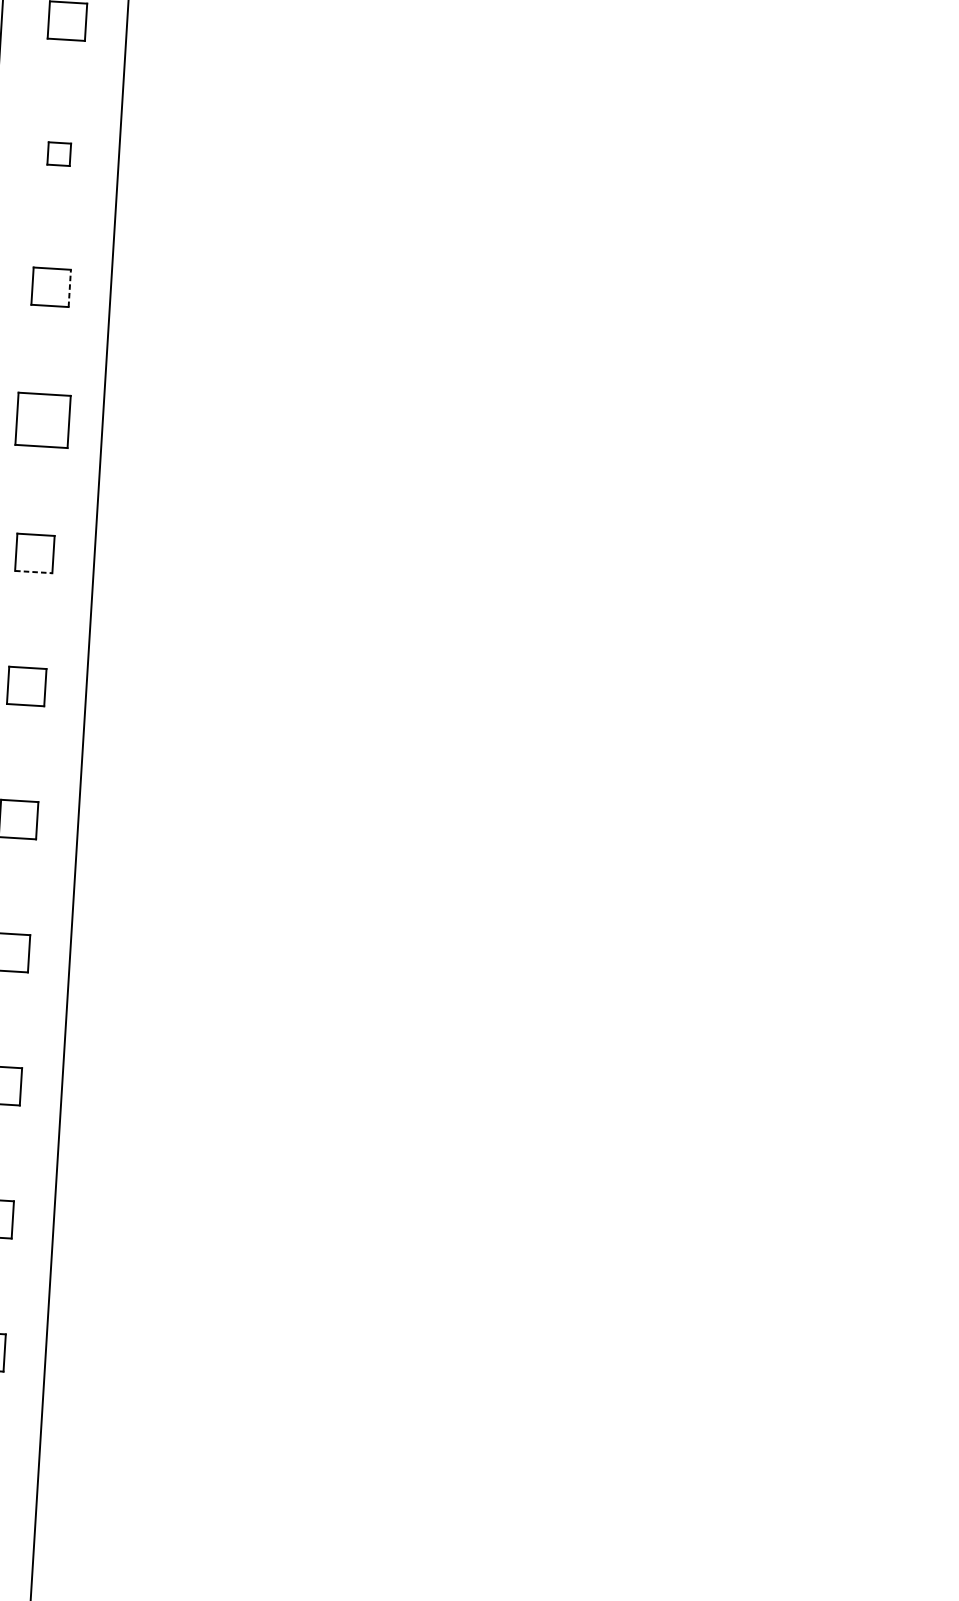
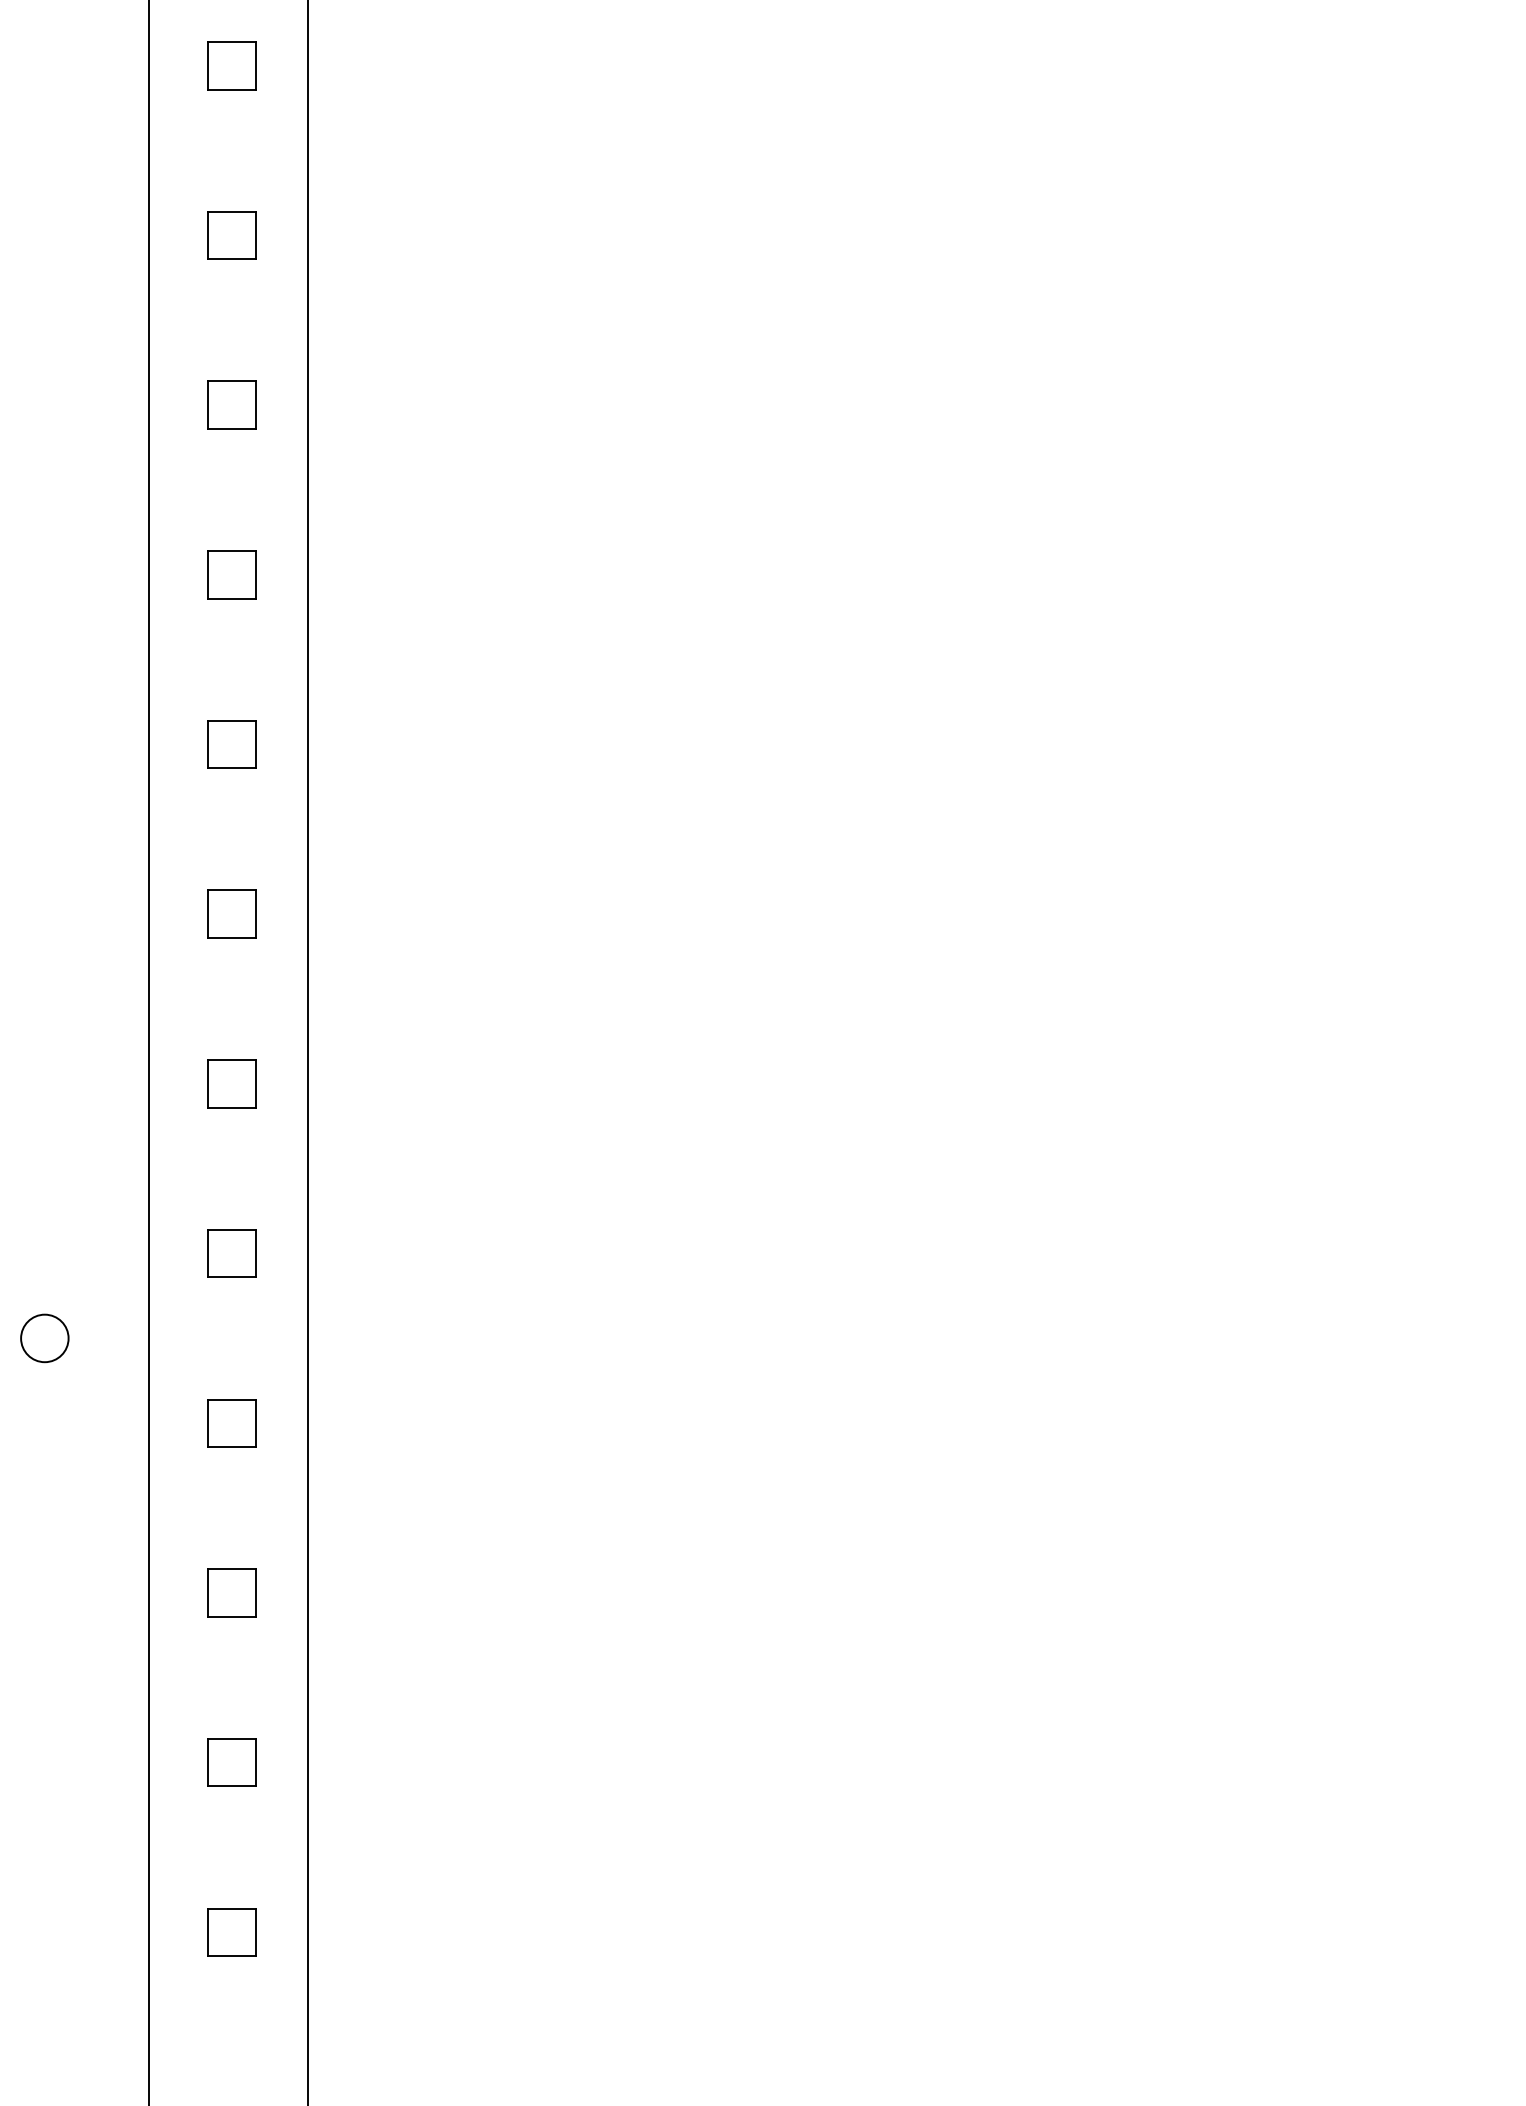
part: (58, 153) -> (231, 404), size x1.67
line: (69, 288) -> (255, 574), dashed -> solid
part: (42, 420) -> (231, 744), size x0.71
line: (34, 571) -> (232, 937), dashed -> solid

